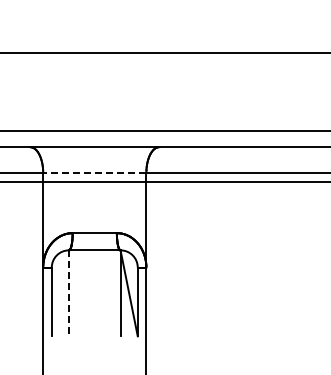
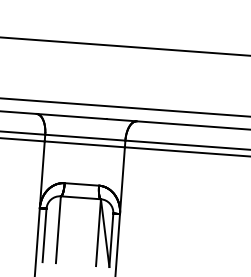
line: (94, 172) -> (85, 137), dashed -> solid
line: (68, 293) -> (58, 229), dashed -> solid

